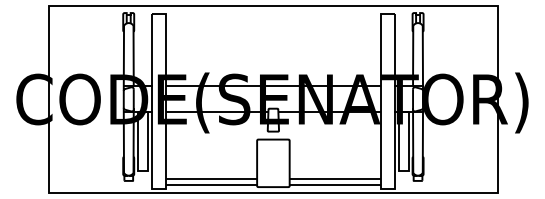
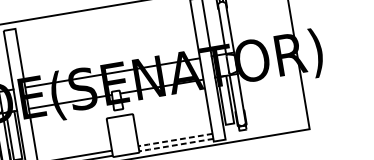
line: (334, 179) -> (174, 140), solid -> dashed
line: (334, 185) -> (175, 145), solid -> dashed

